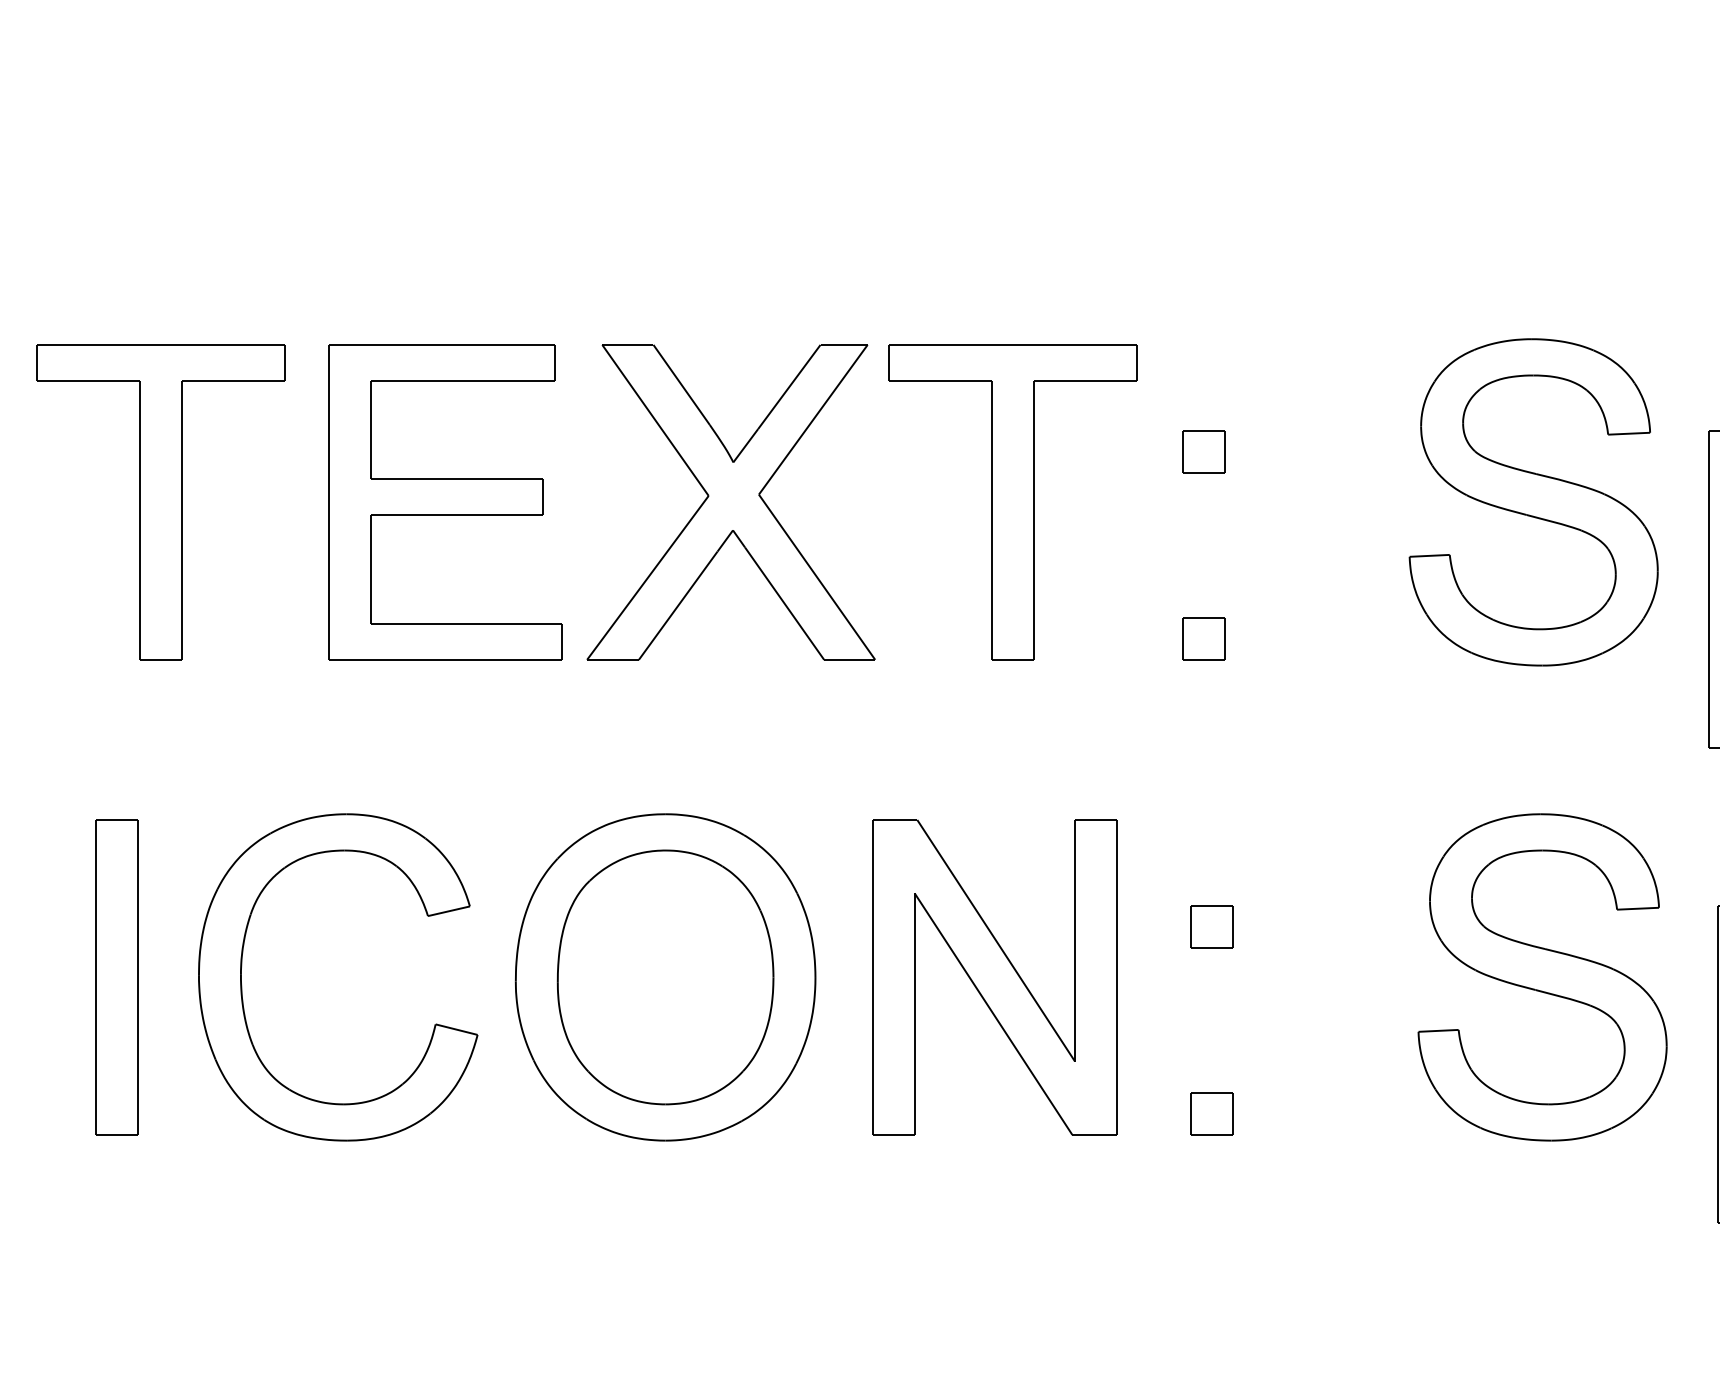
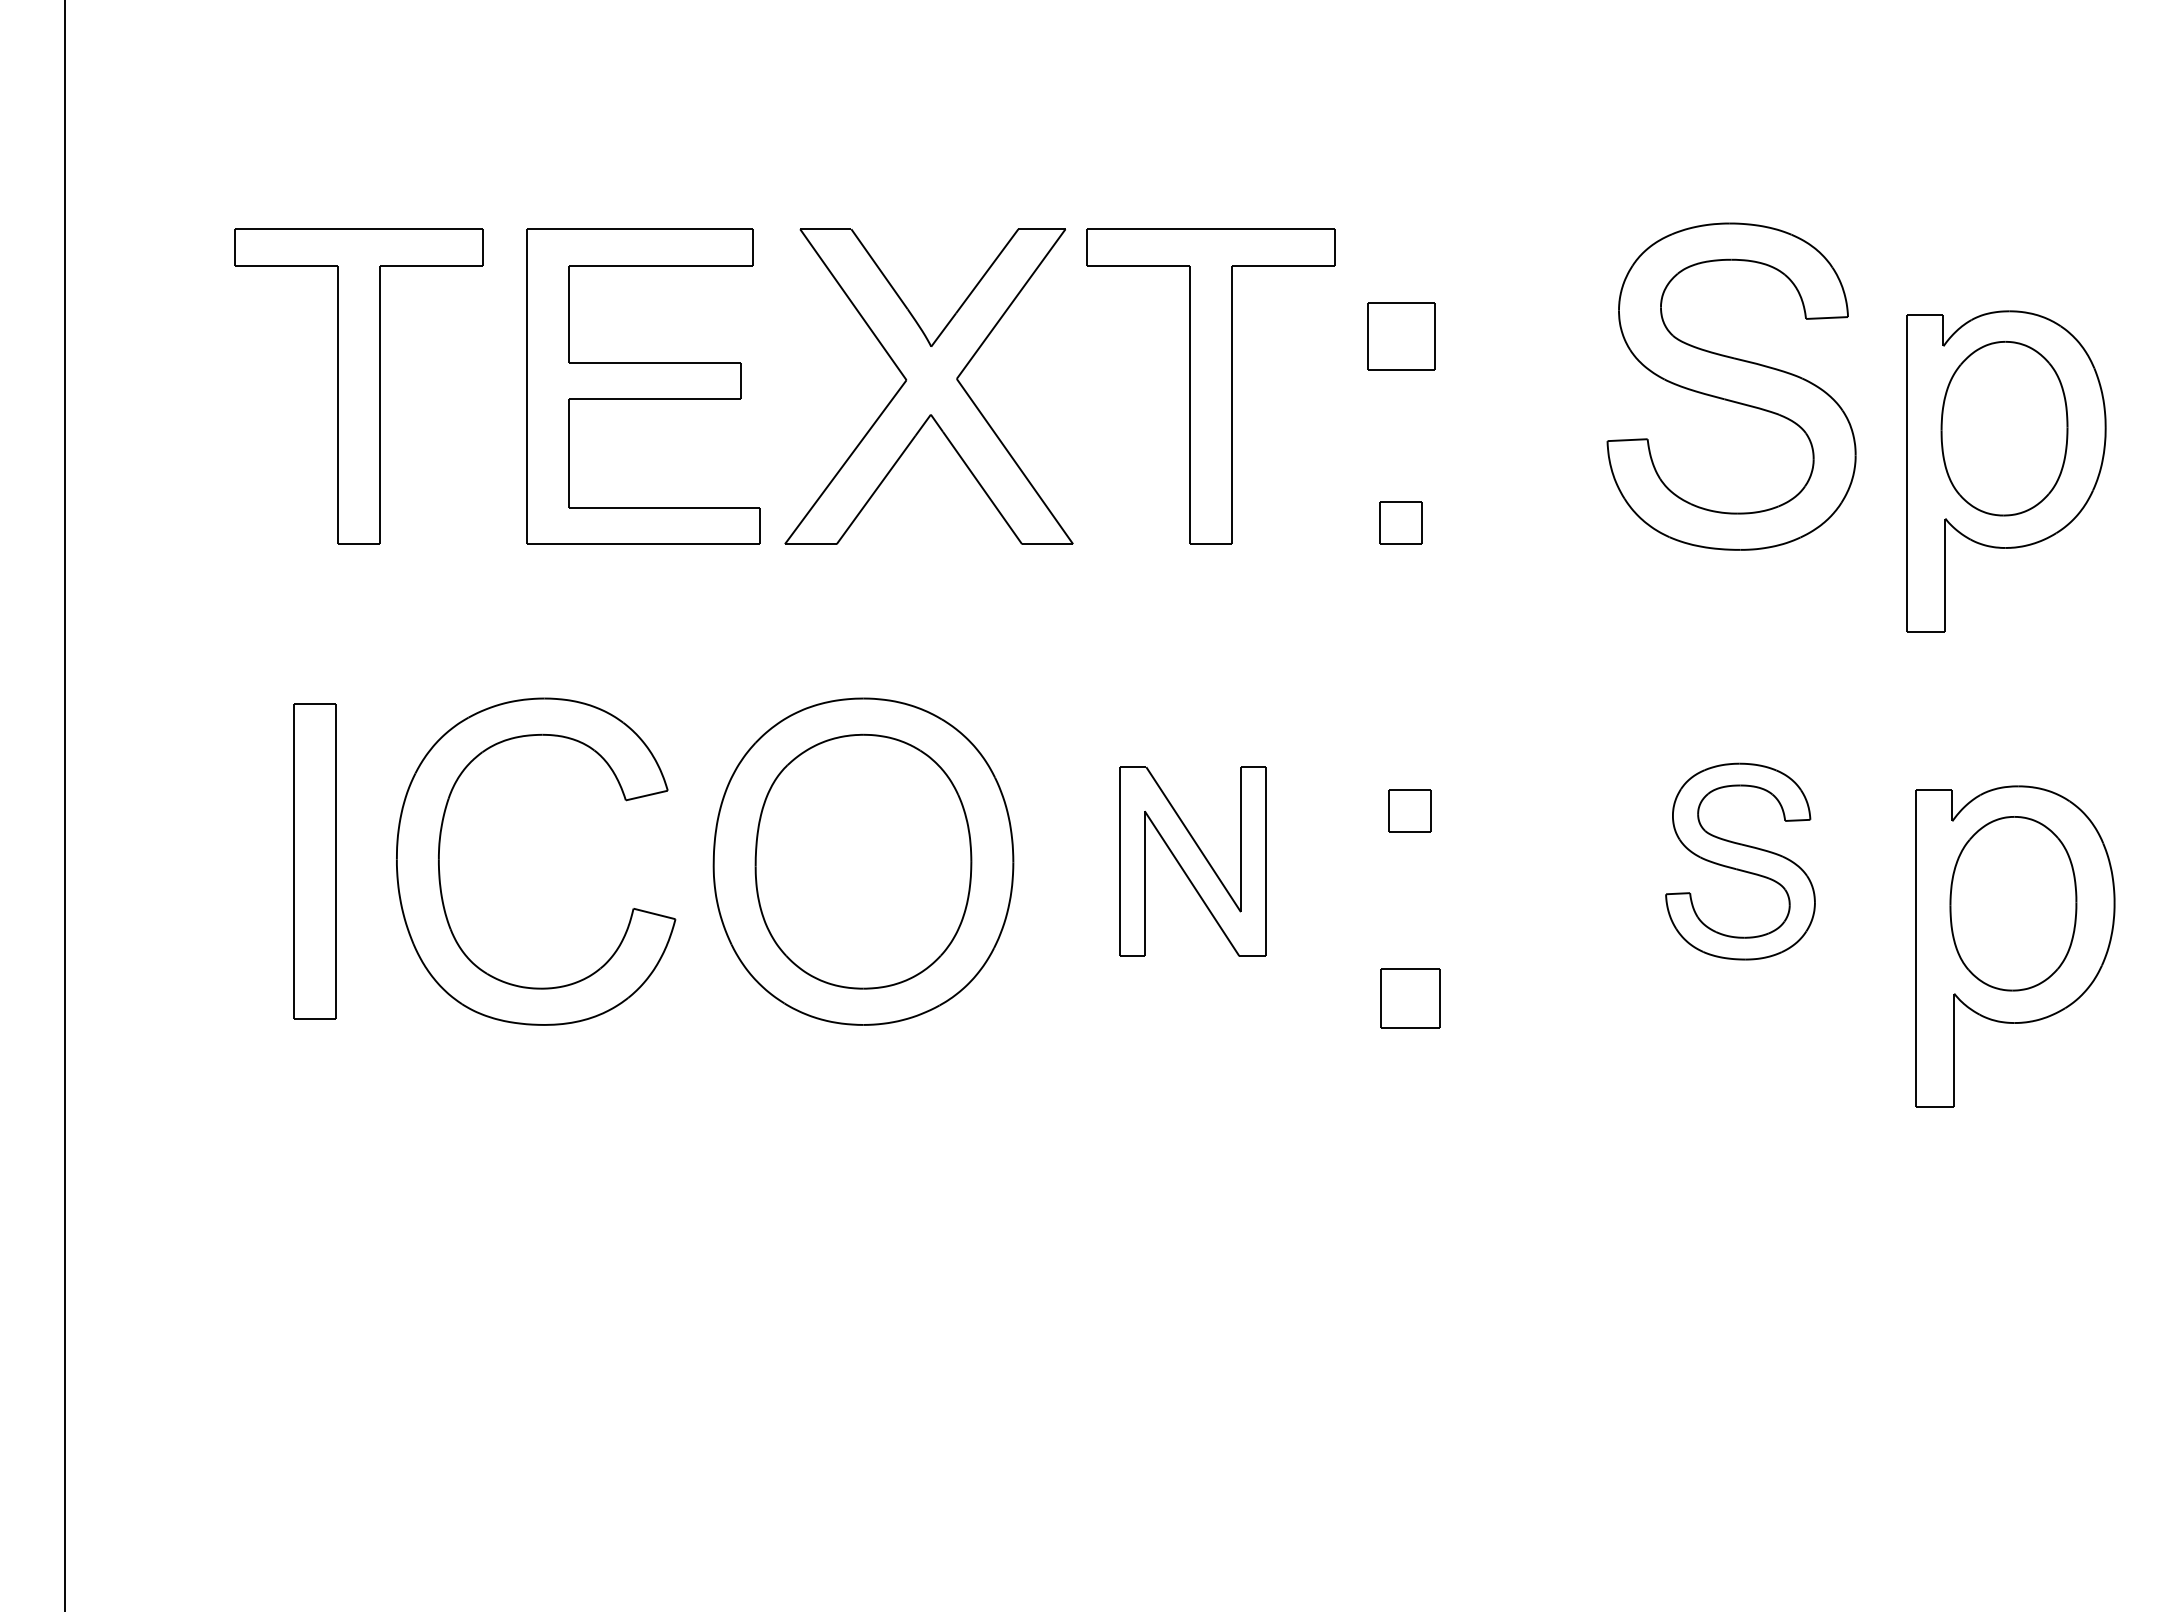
part: (1202, 451) -> (1400, 335), size x1.6
part: (994, 977) -> (1192, 861), size x0.6
part: (1542, 977) -> (1740, 861), size x0.6
part: (1211, 1113) -> (1409, 997), size x1.4

